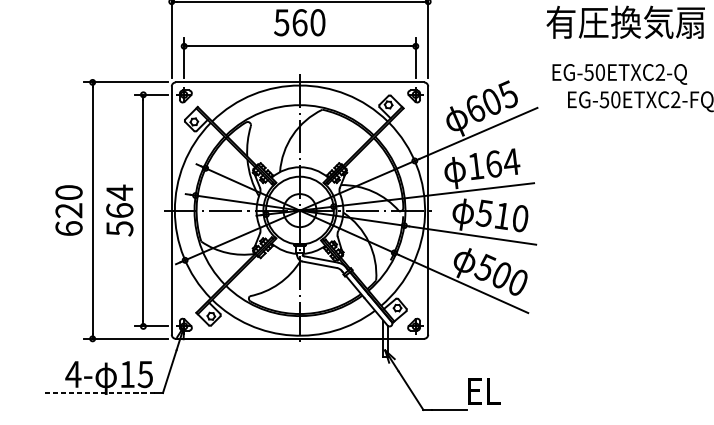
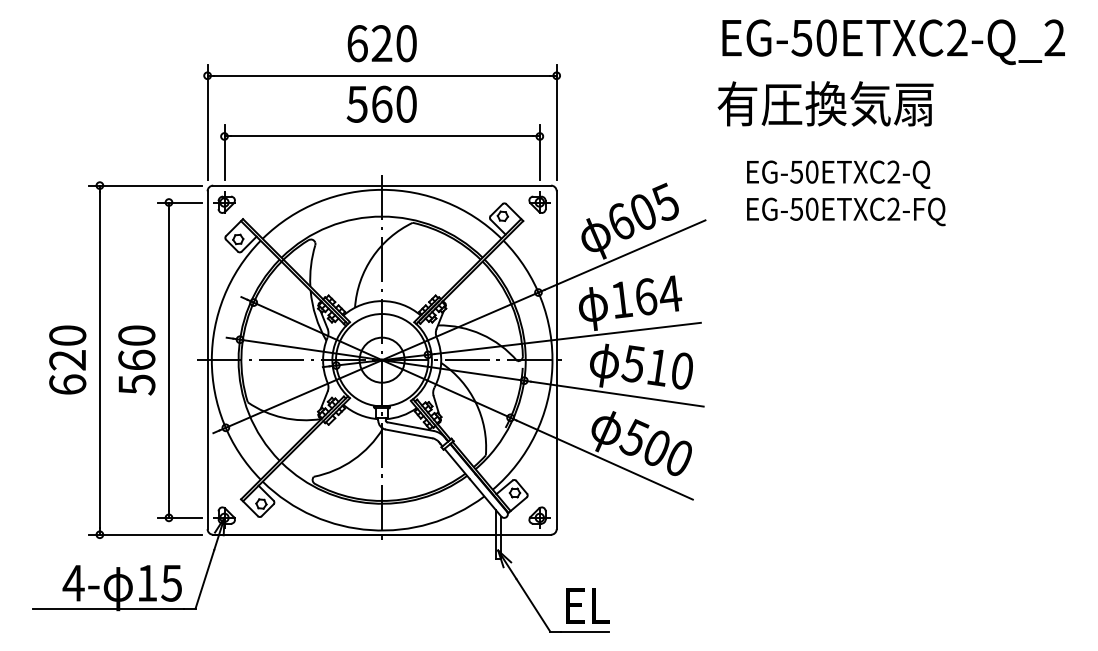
text: (619, 74) -> (838, 174), moved
text: (119, 192) -> (136, 335), 564 -> 560
text: (483, 390) -> (587, 605), moved
line: (98, 393) -> (108, 608), dashed -> solid

